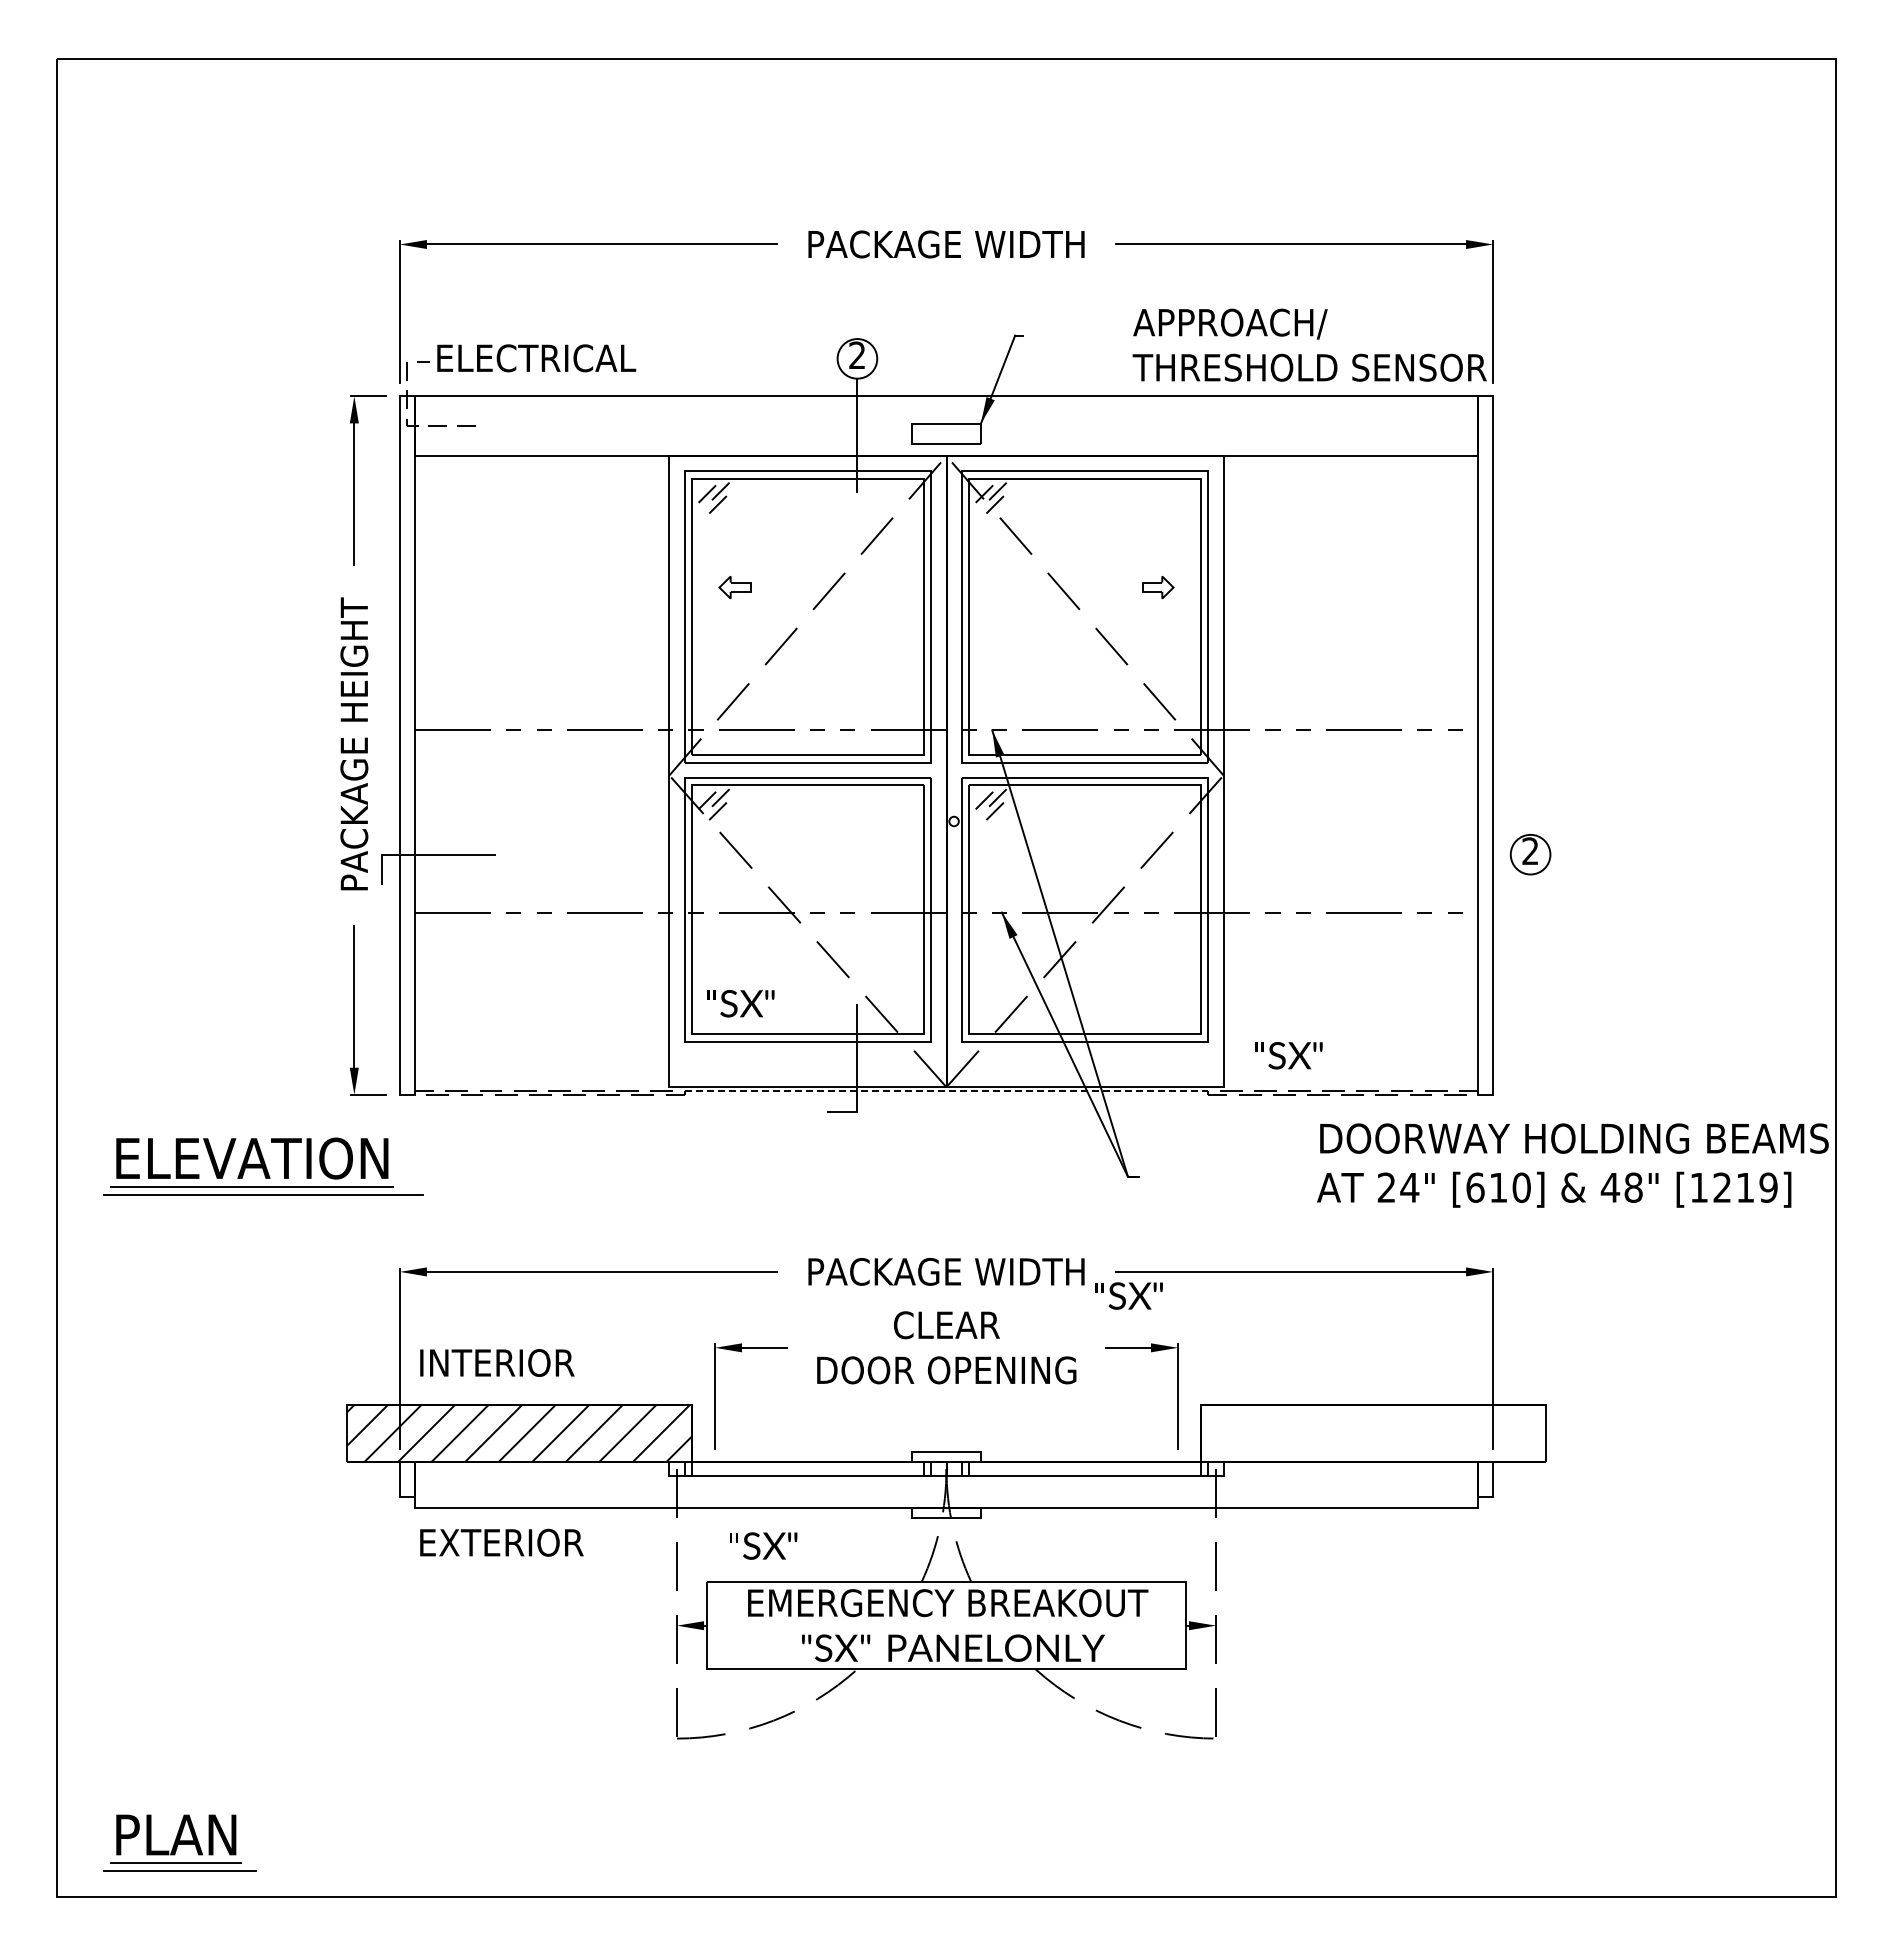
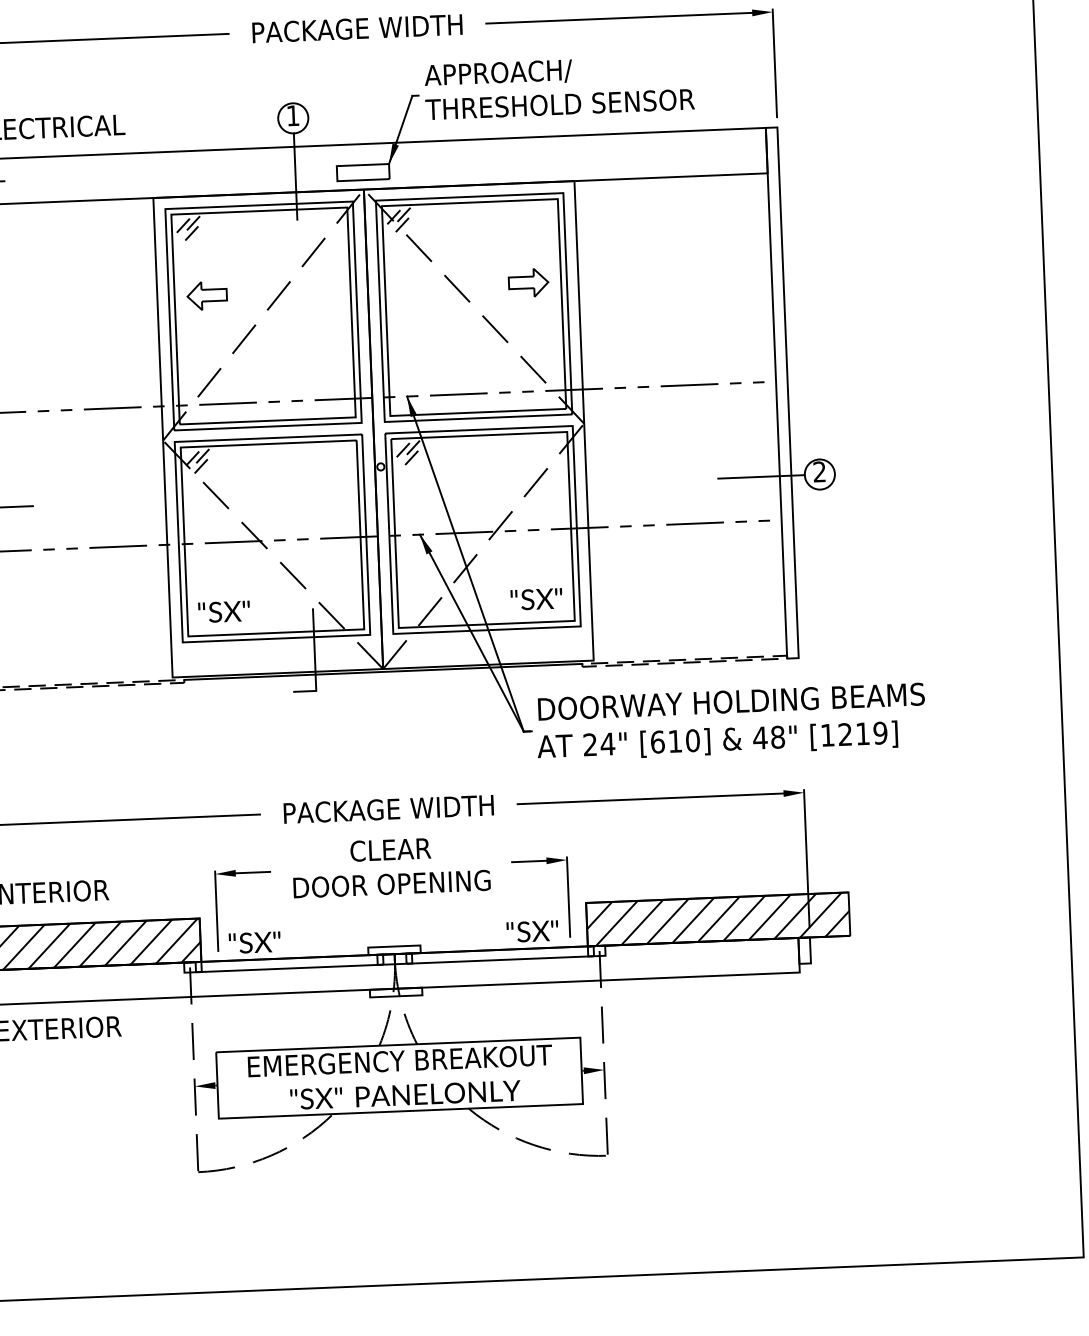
text: (1309, 344) -> (559, 86), moved
text: (856, 354) -> (292, 115), 2 -> 1
part: (734, 587) -> (206, 295), size x1.67
part: (1157, 587) -> (528, 282), size x1.67
line: (1453, 854) -> (761, 476), added
text: (1288, 1055) -> (536, 599), moved
line: (946, 1091) -> (383, 672), dashed -> solid
text: (1572, 1165) -> (730, 722), moved
text: (1128, 1295) -> (532, 931), moved
hatch: (1373, 1433) -> (718, 919), added
text: (763, 1545) -> (254, 942), moved

